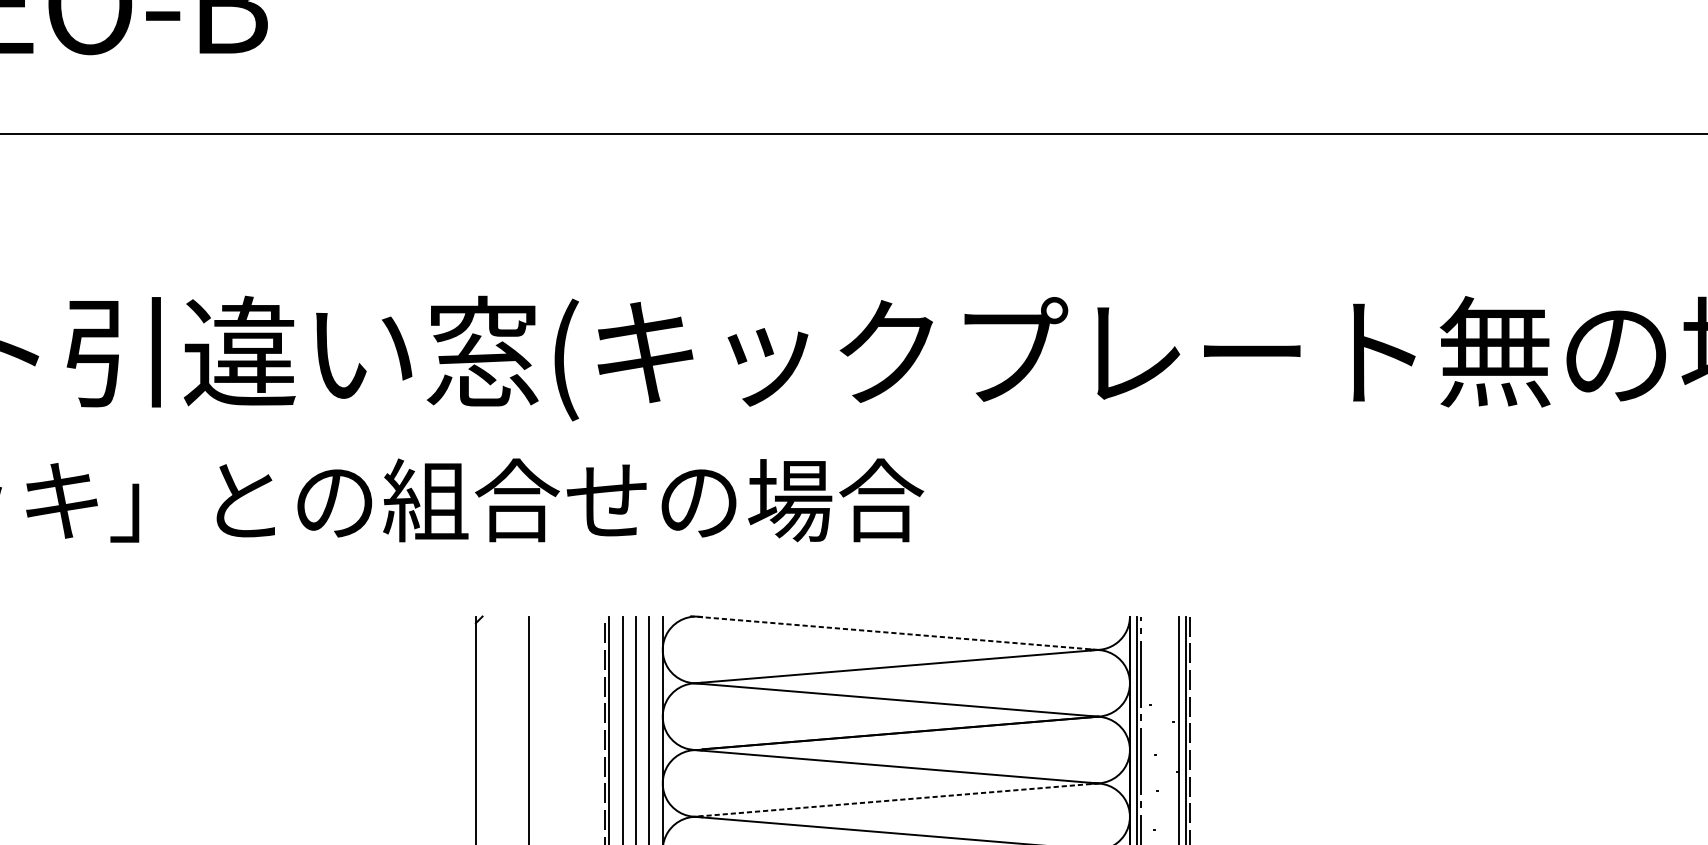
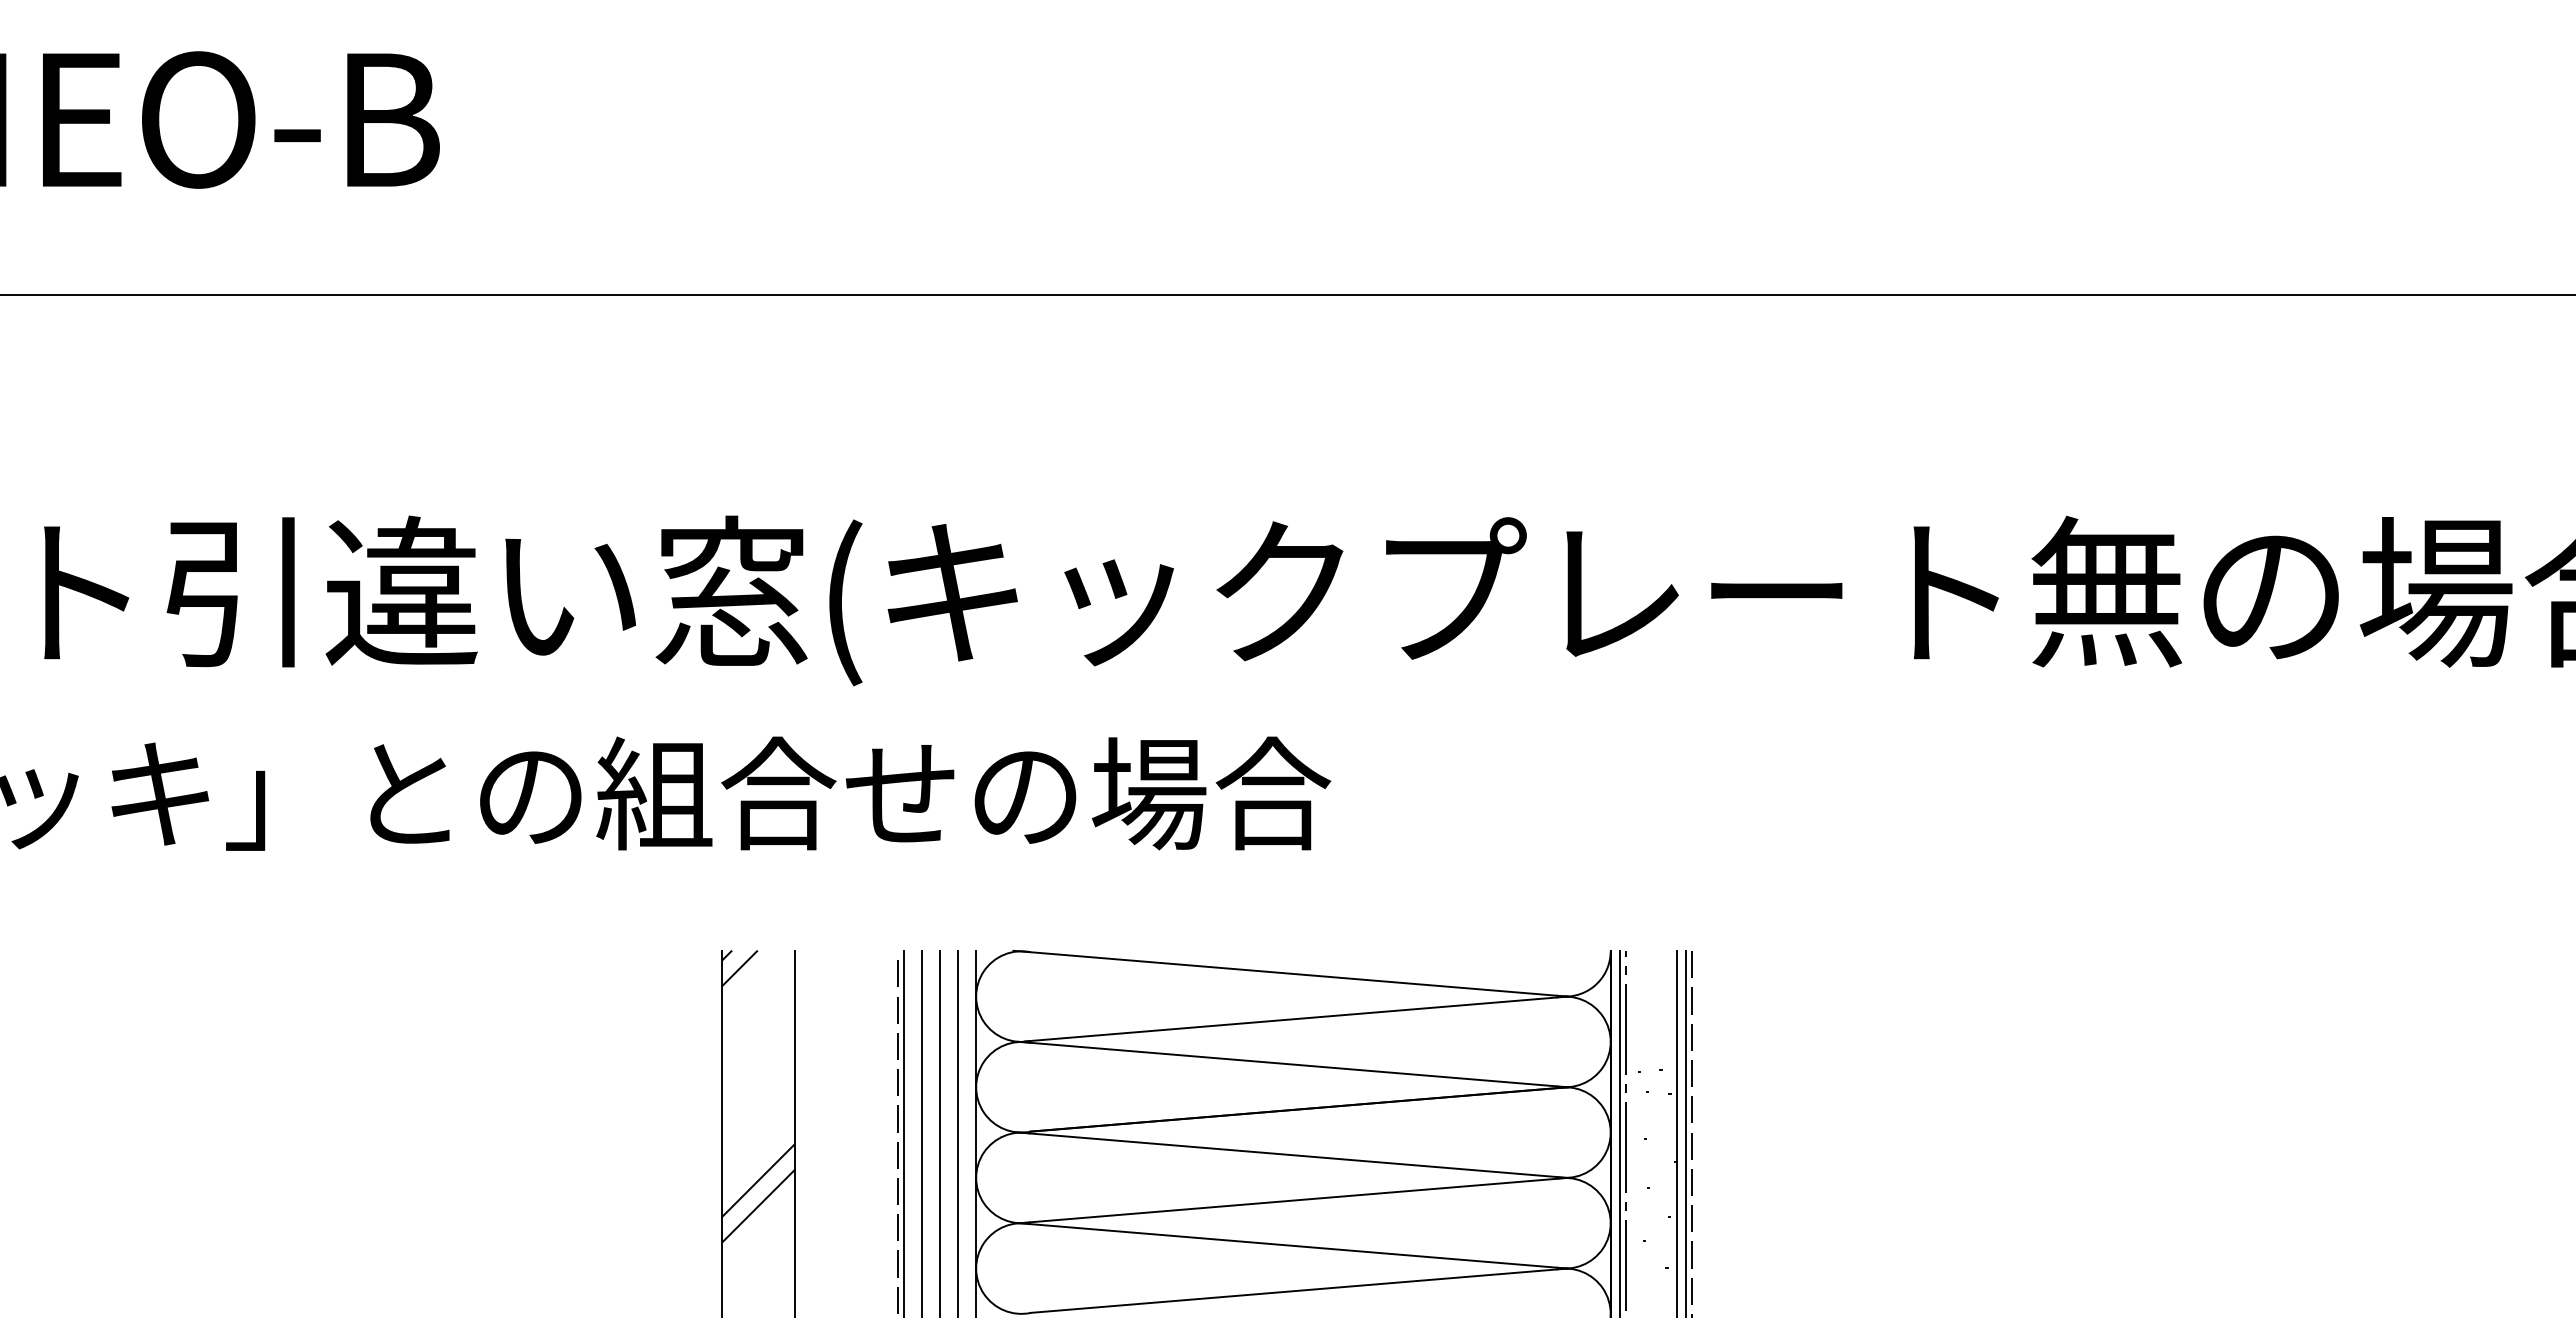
line: (488, 629) -> (739, 968), added
line: (894, 632) -> (1290, 973), dashed -> solid
line: (502, 785) -> (758, 1180), added
line: (898, 800) -> (1296, 1200), dashed -> solid
line: (502, 803) -> (758, 1205), added

